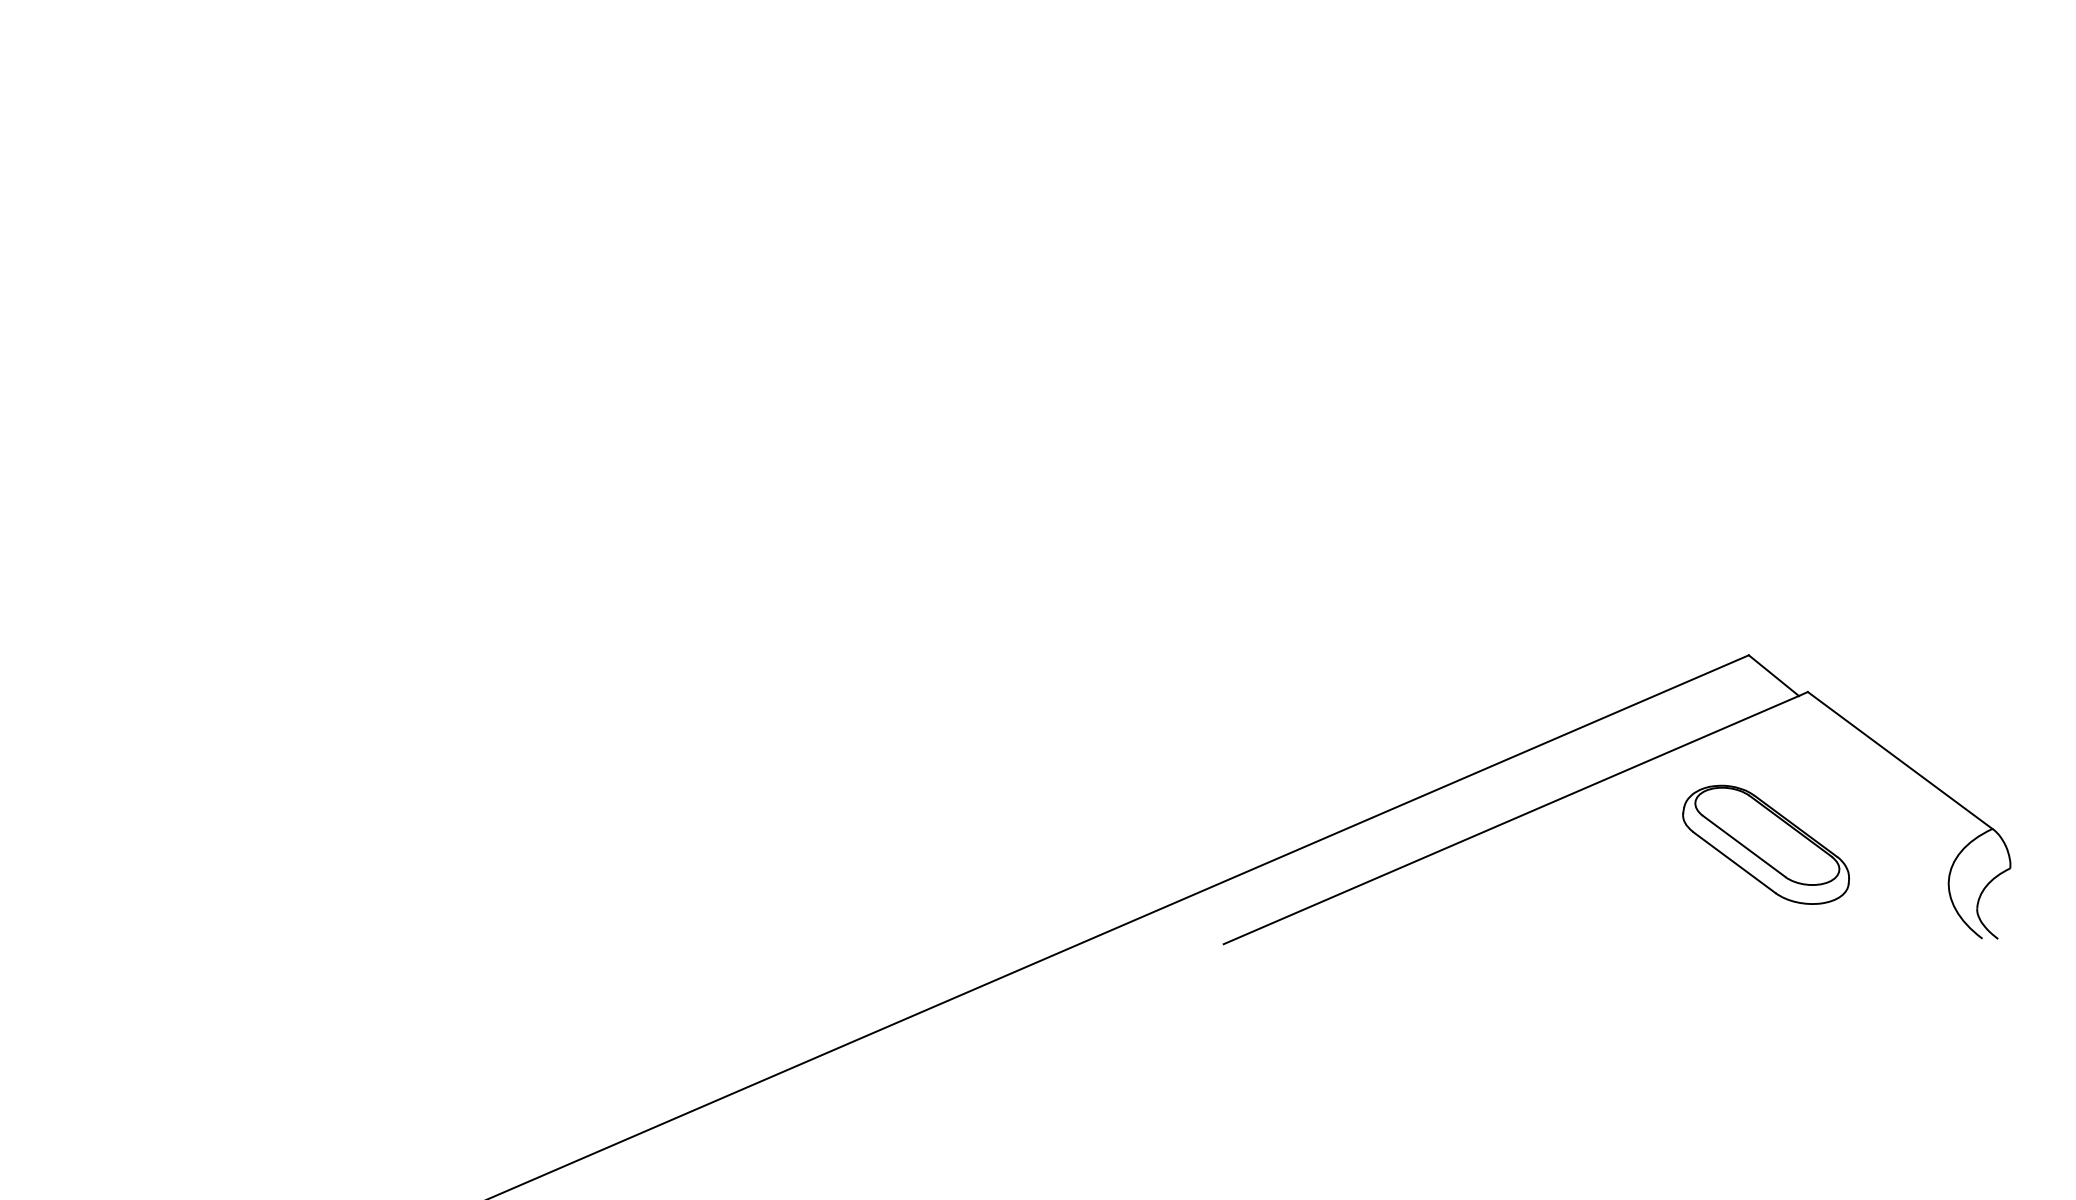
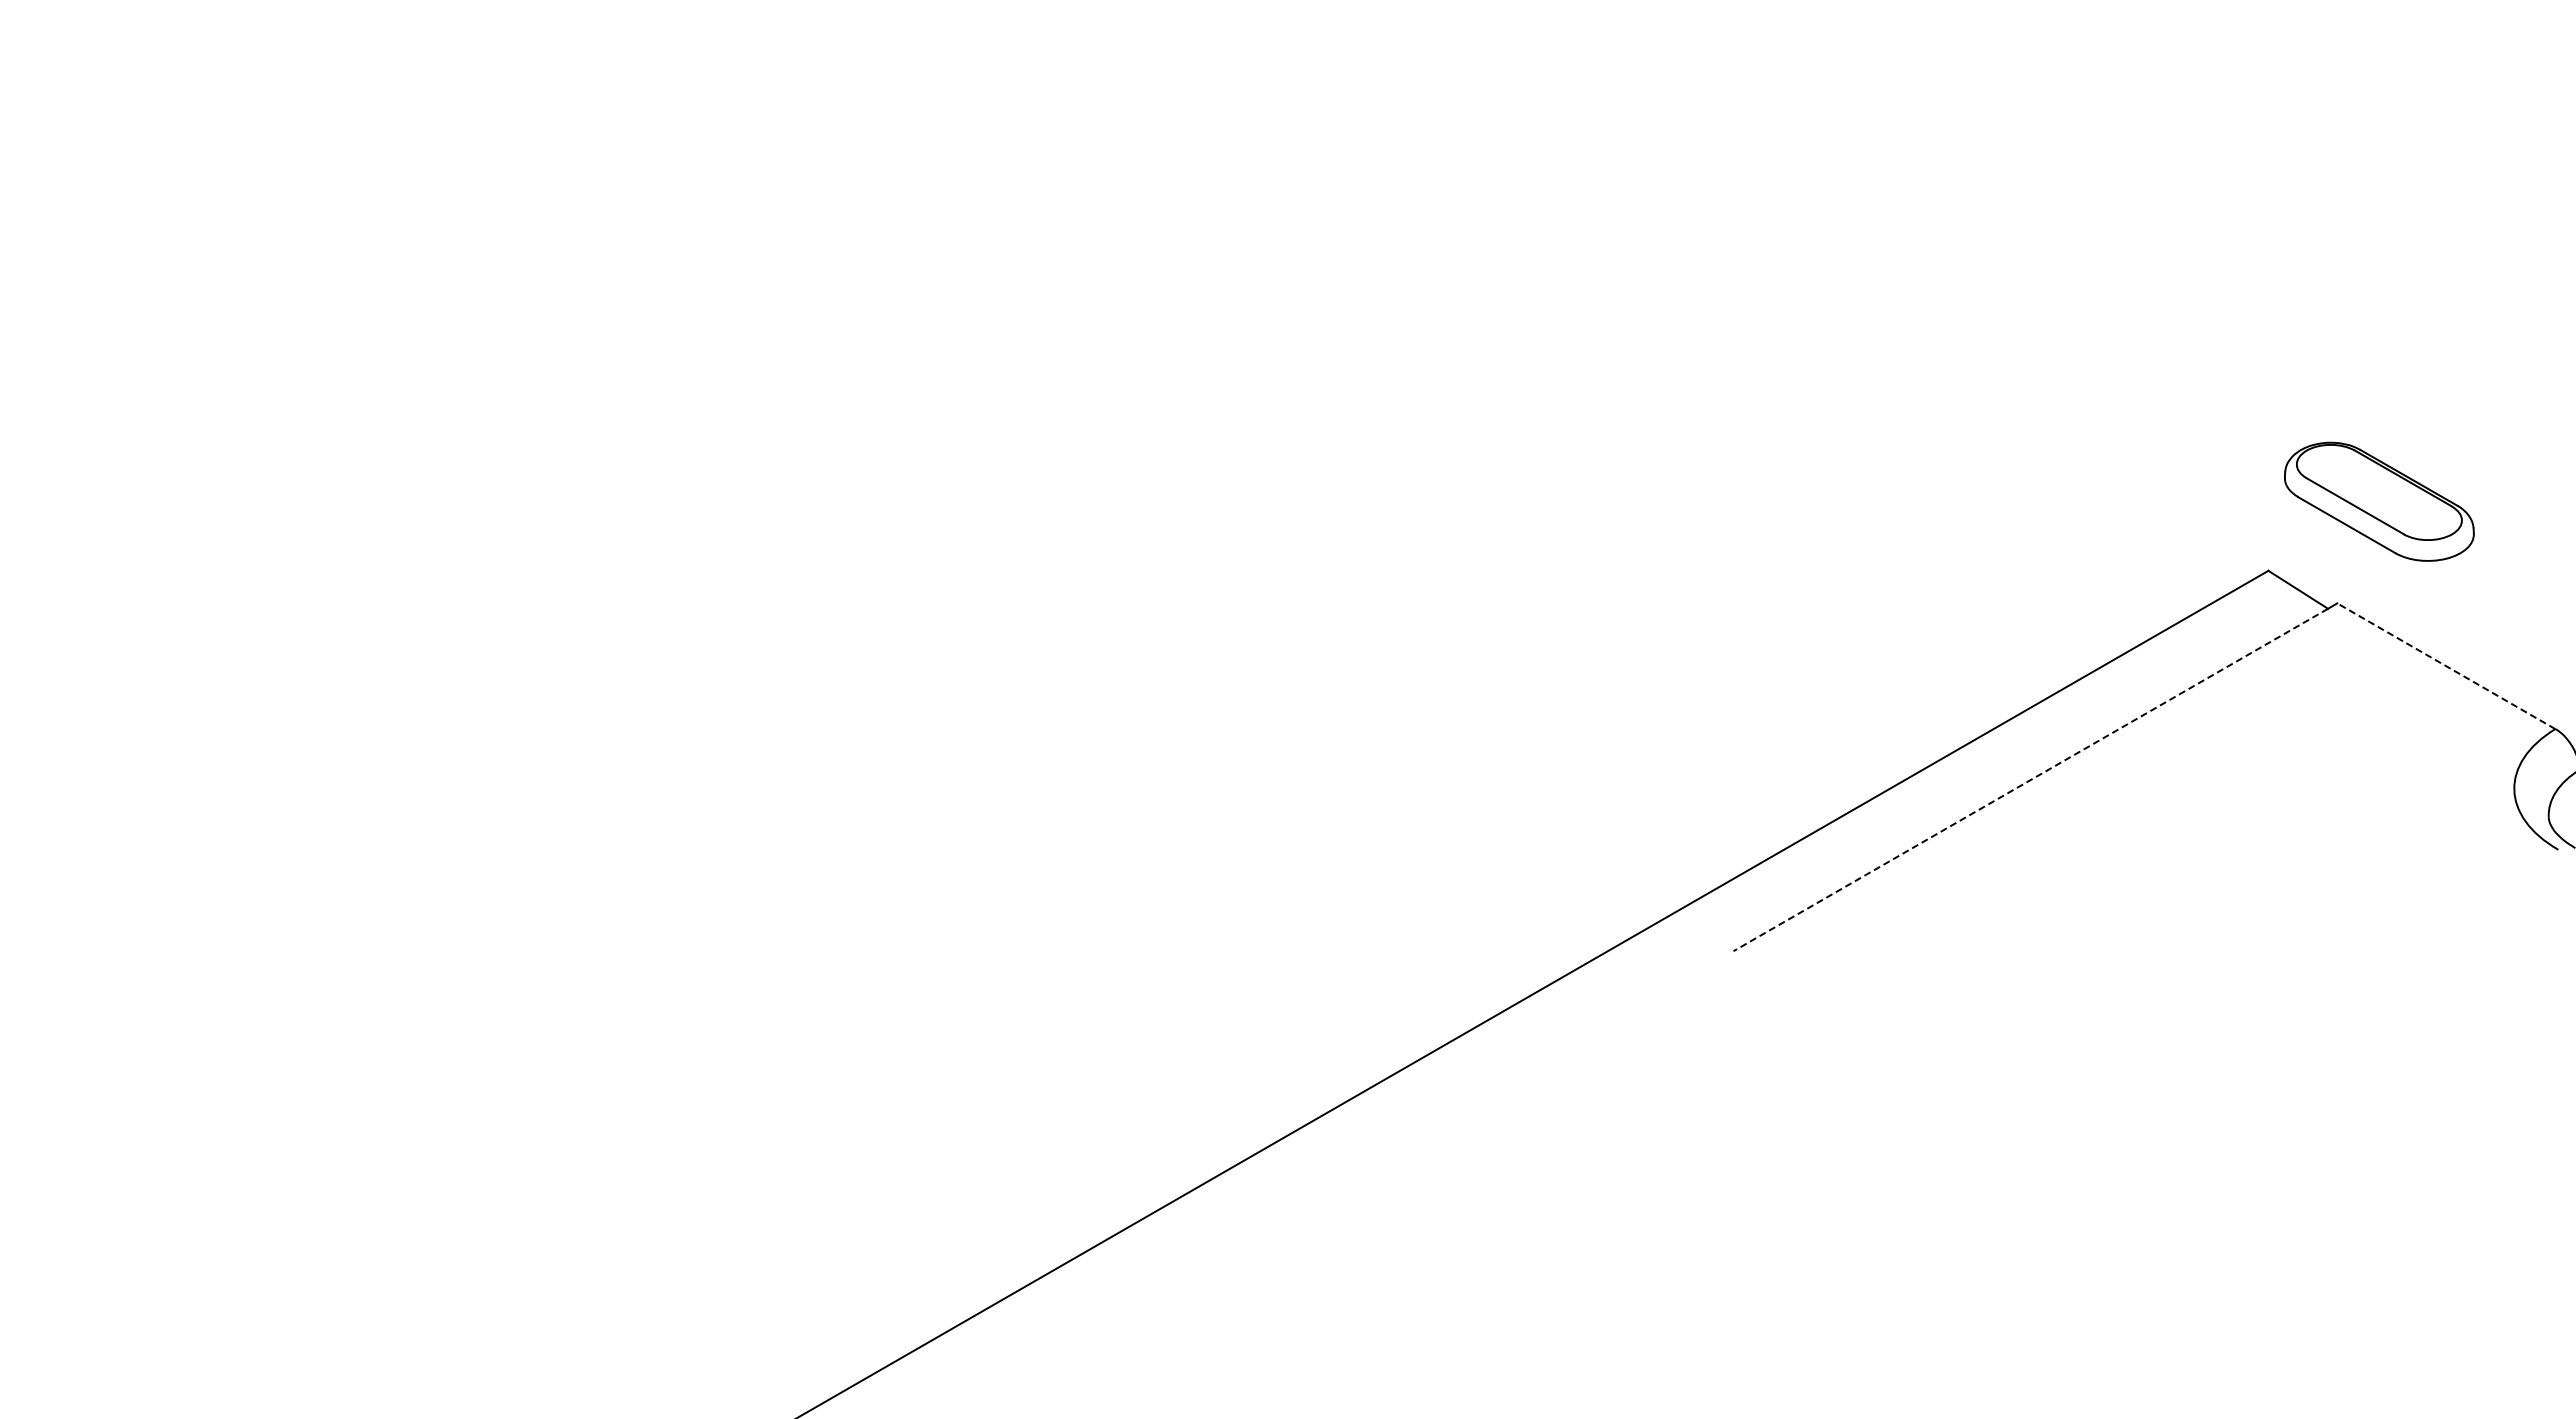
line: (1900, 760) -> (2446, 666), solid -> dashed
line: (1511, 820) -> (2030, 780), solid -> dashed
part: (1766, 844) -> (2379, 501), moved

